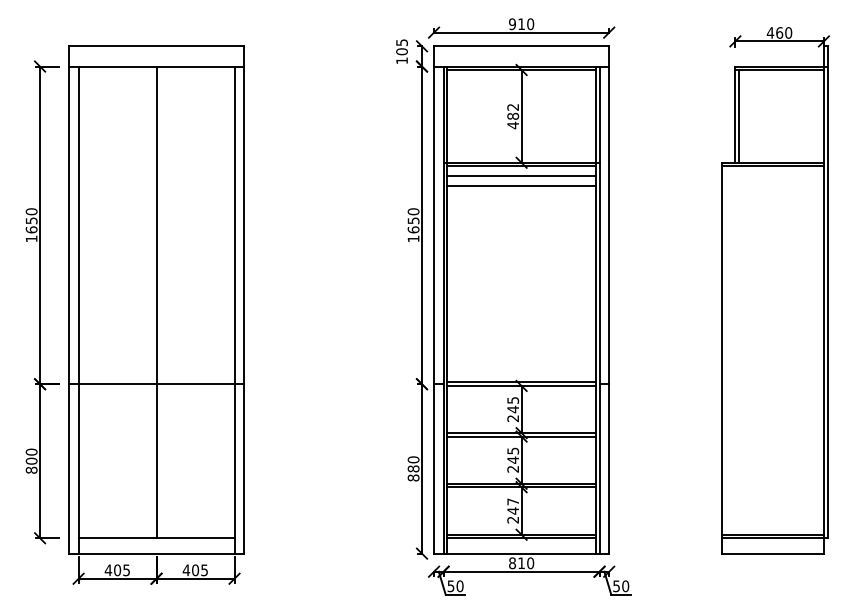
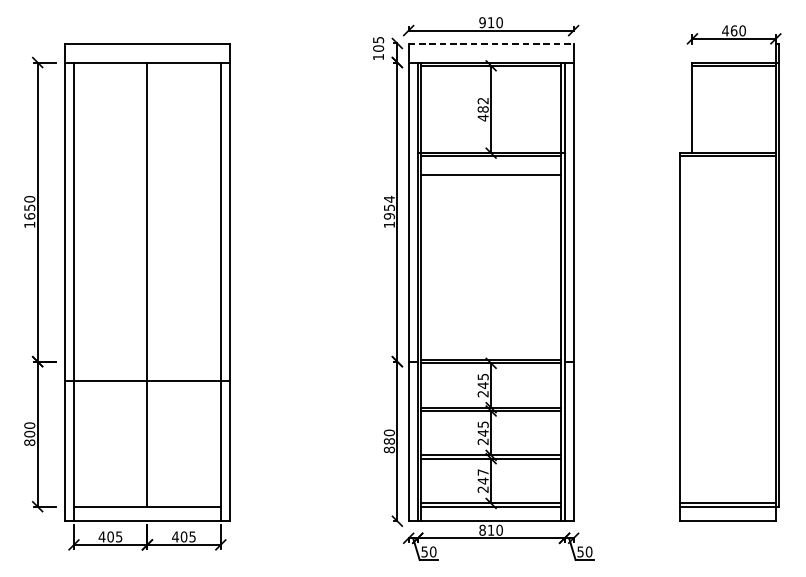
line: (521, 46) -> (491, 43), solid -> dashed
line: (738, 116) -> (695, 109), removed
line: (521, 175) -> (491, 165), removed
text: (413, 220) -> (389, 207), 1650 -> 1954
line: (156, 384) -> (147, 380), moved

